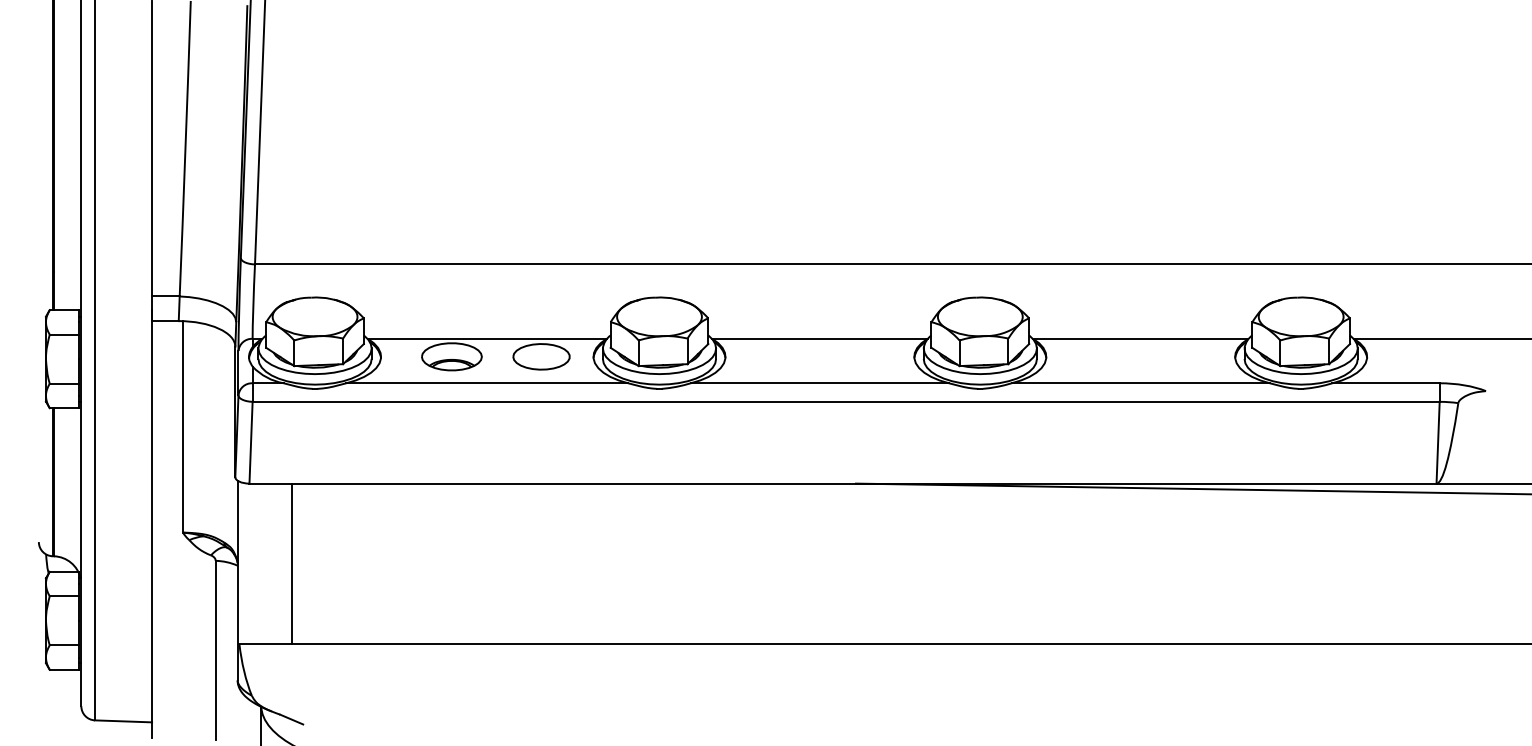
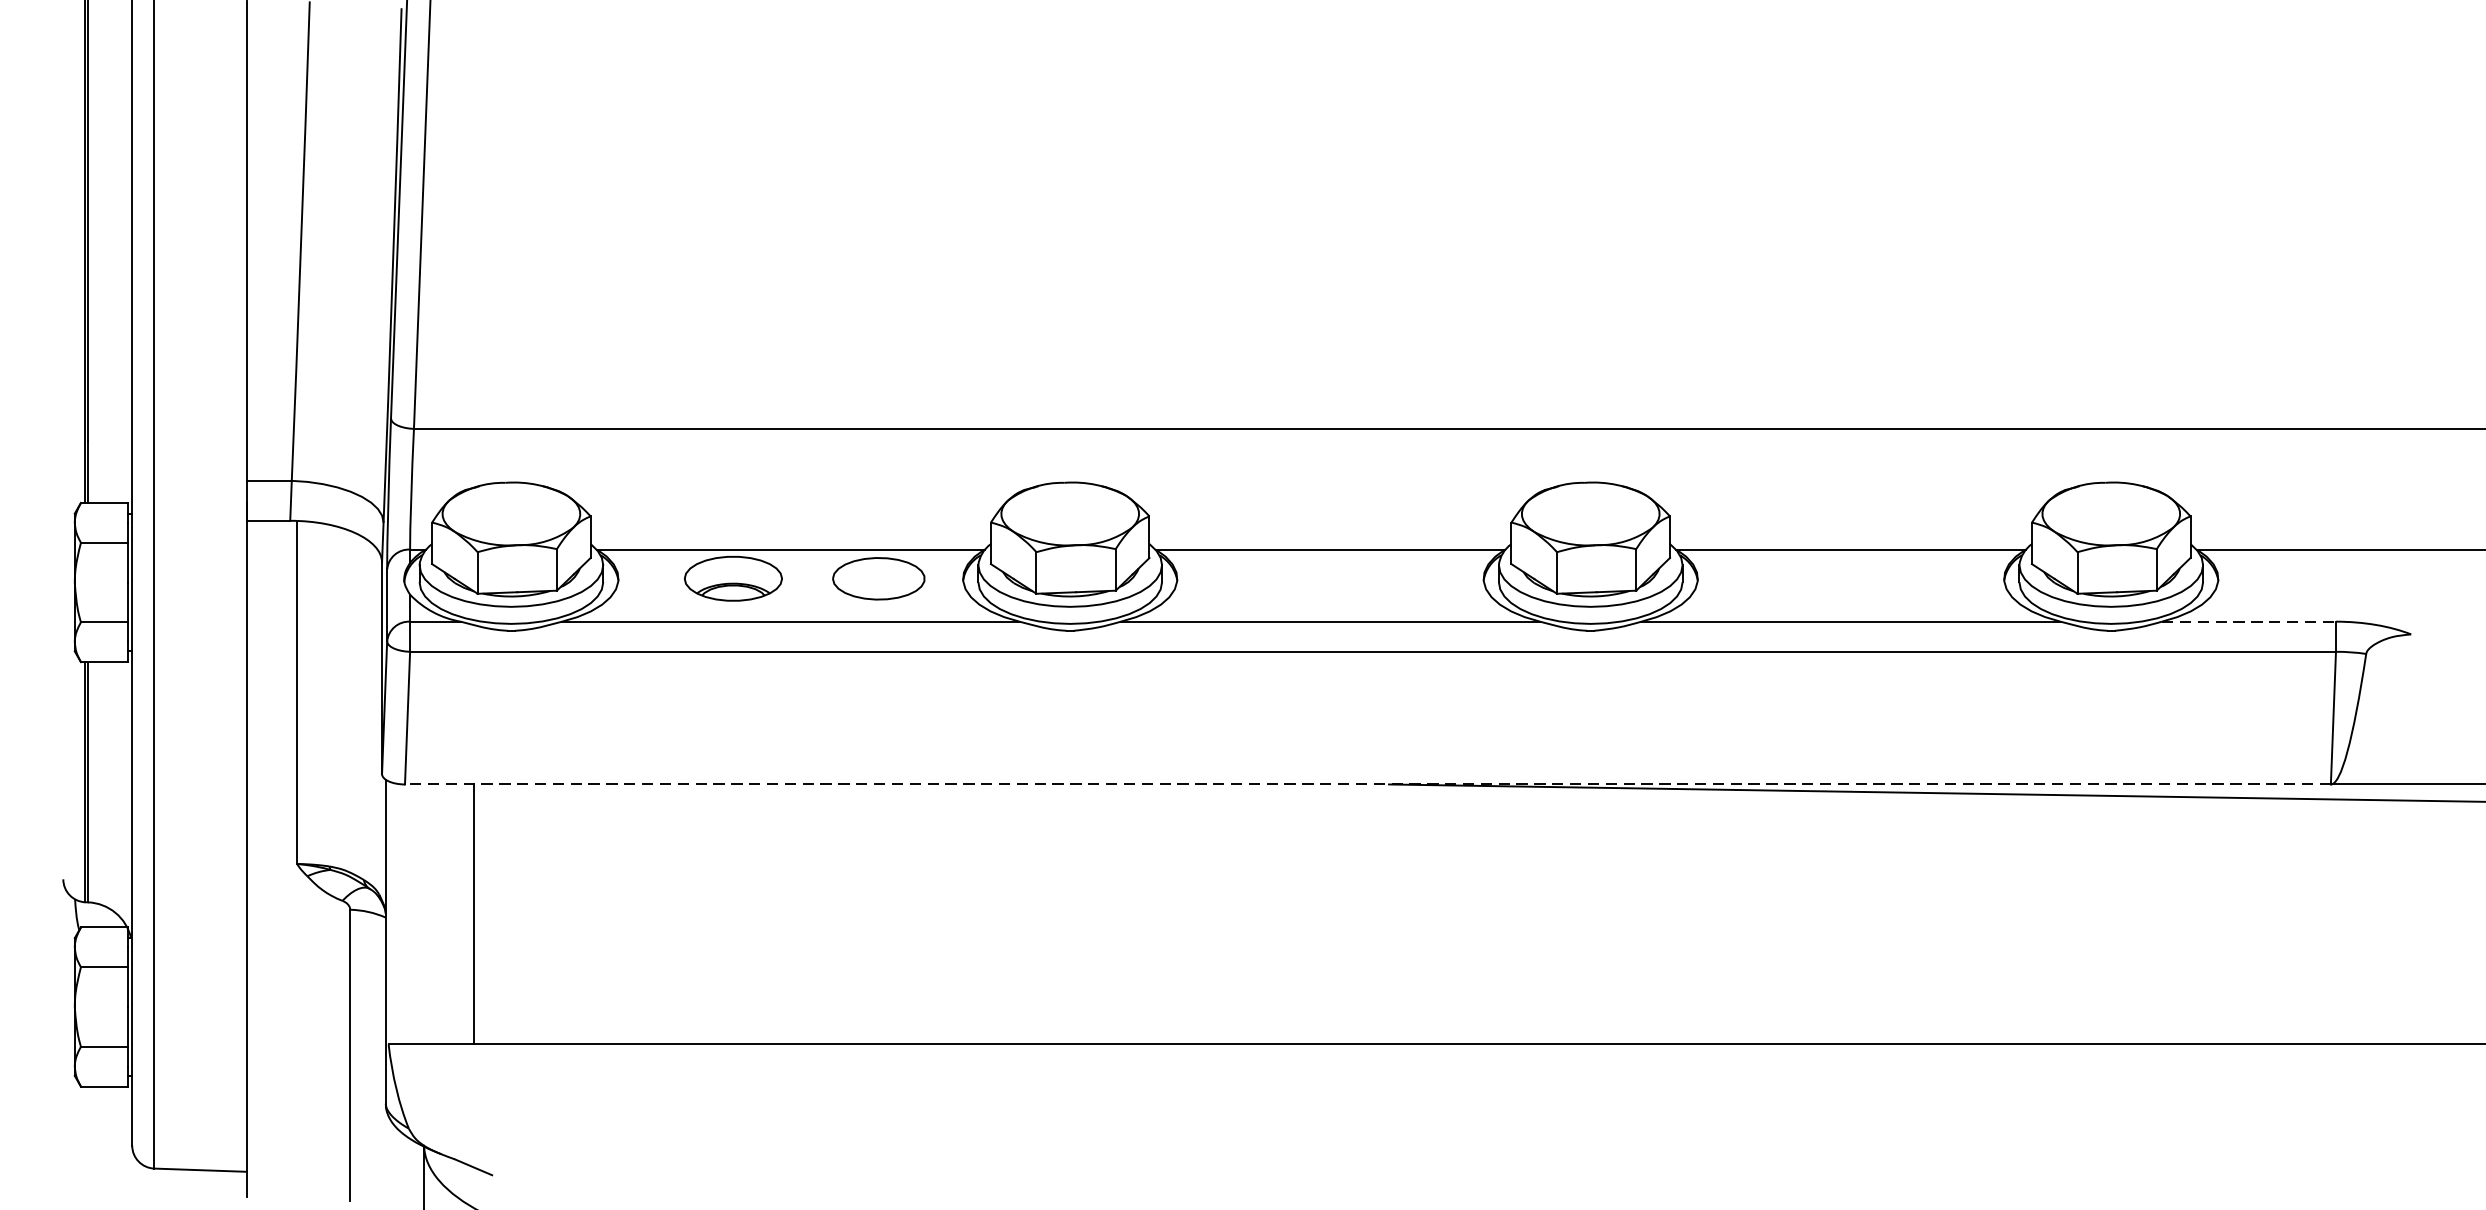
line: (1386, 383) -> (2249, 622), solid -> dashed
line: (843, 483) -> (1368, 784), solid -> dashed

